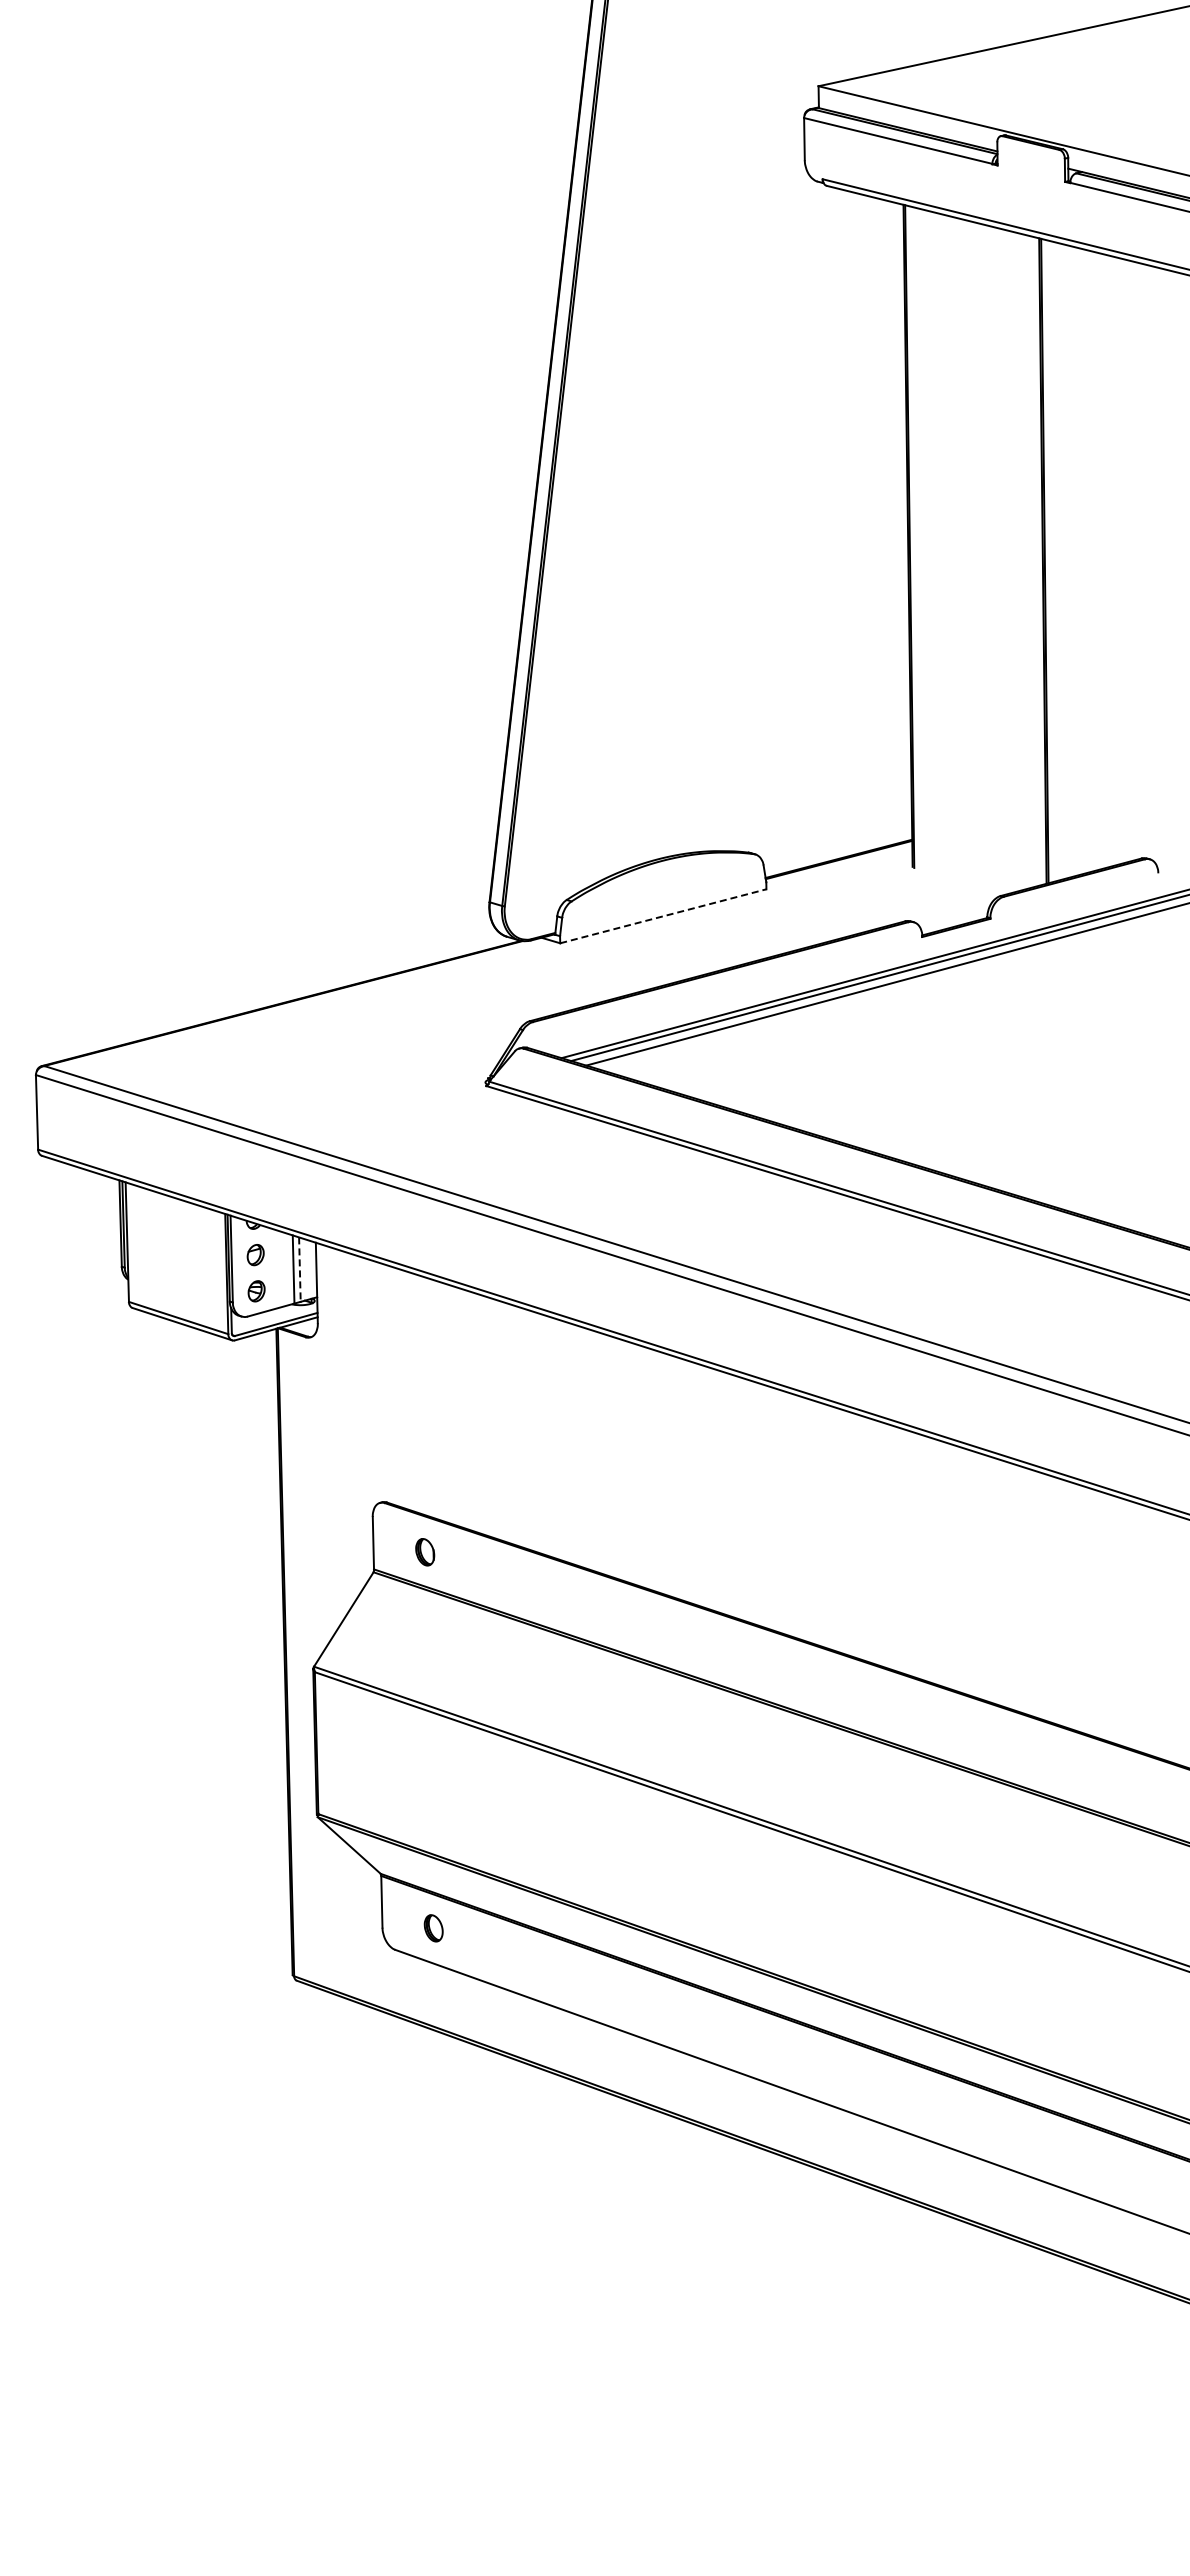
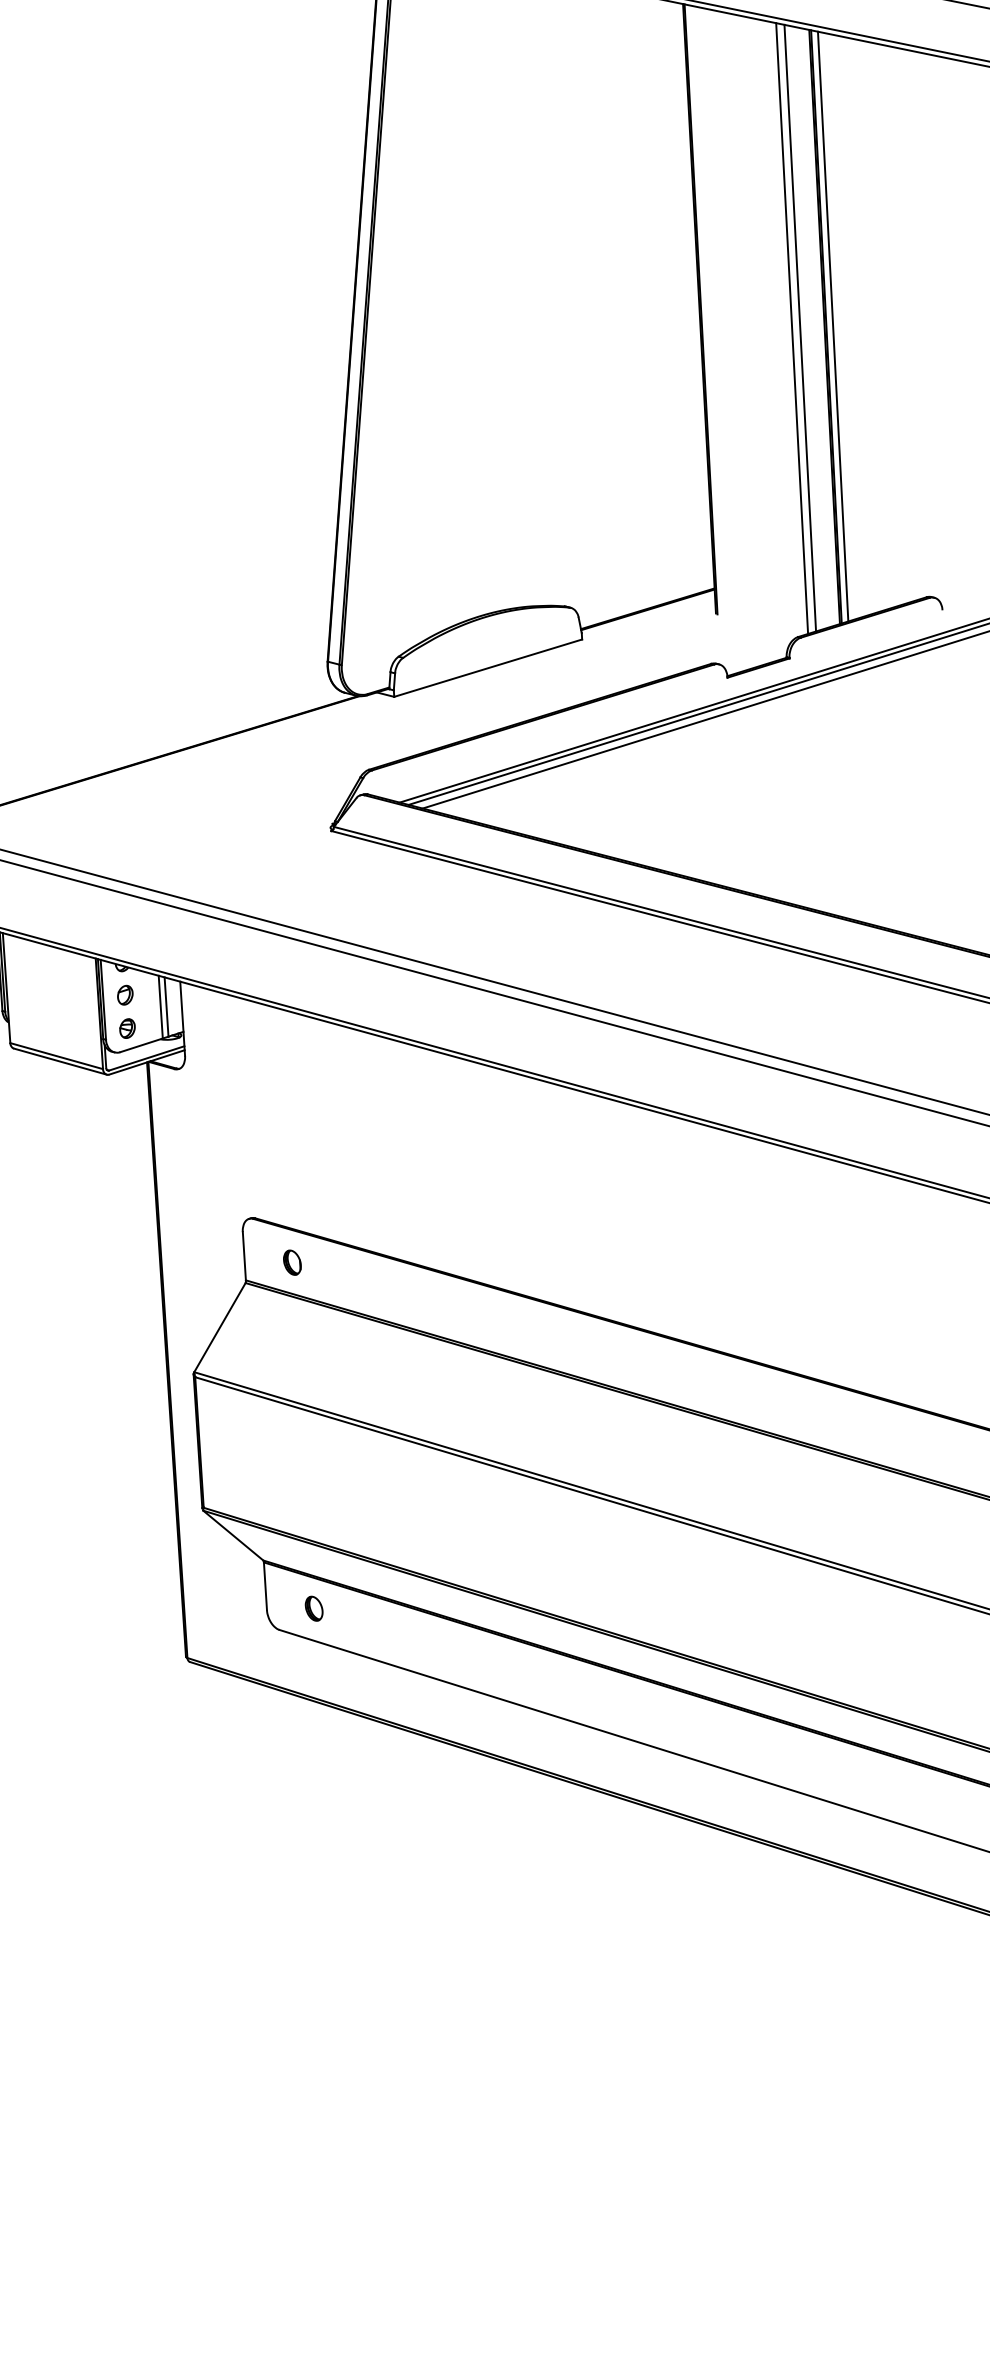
line: (1016, 560) -> (800, 327), added
line: (1051, 560) -> (832, 326), added
line: (1007, 561) -> (792, 328), added
line: (663, 916) -> (488, 668), dashed -> solid
line: (299, 1270) -> (166, 1007), dashed -> solid

